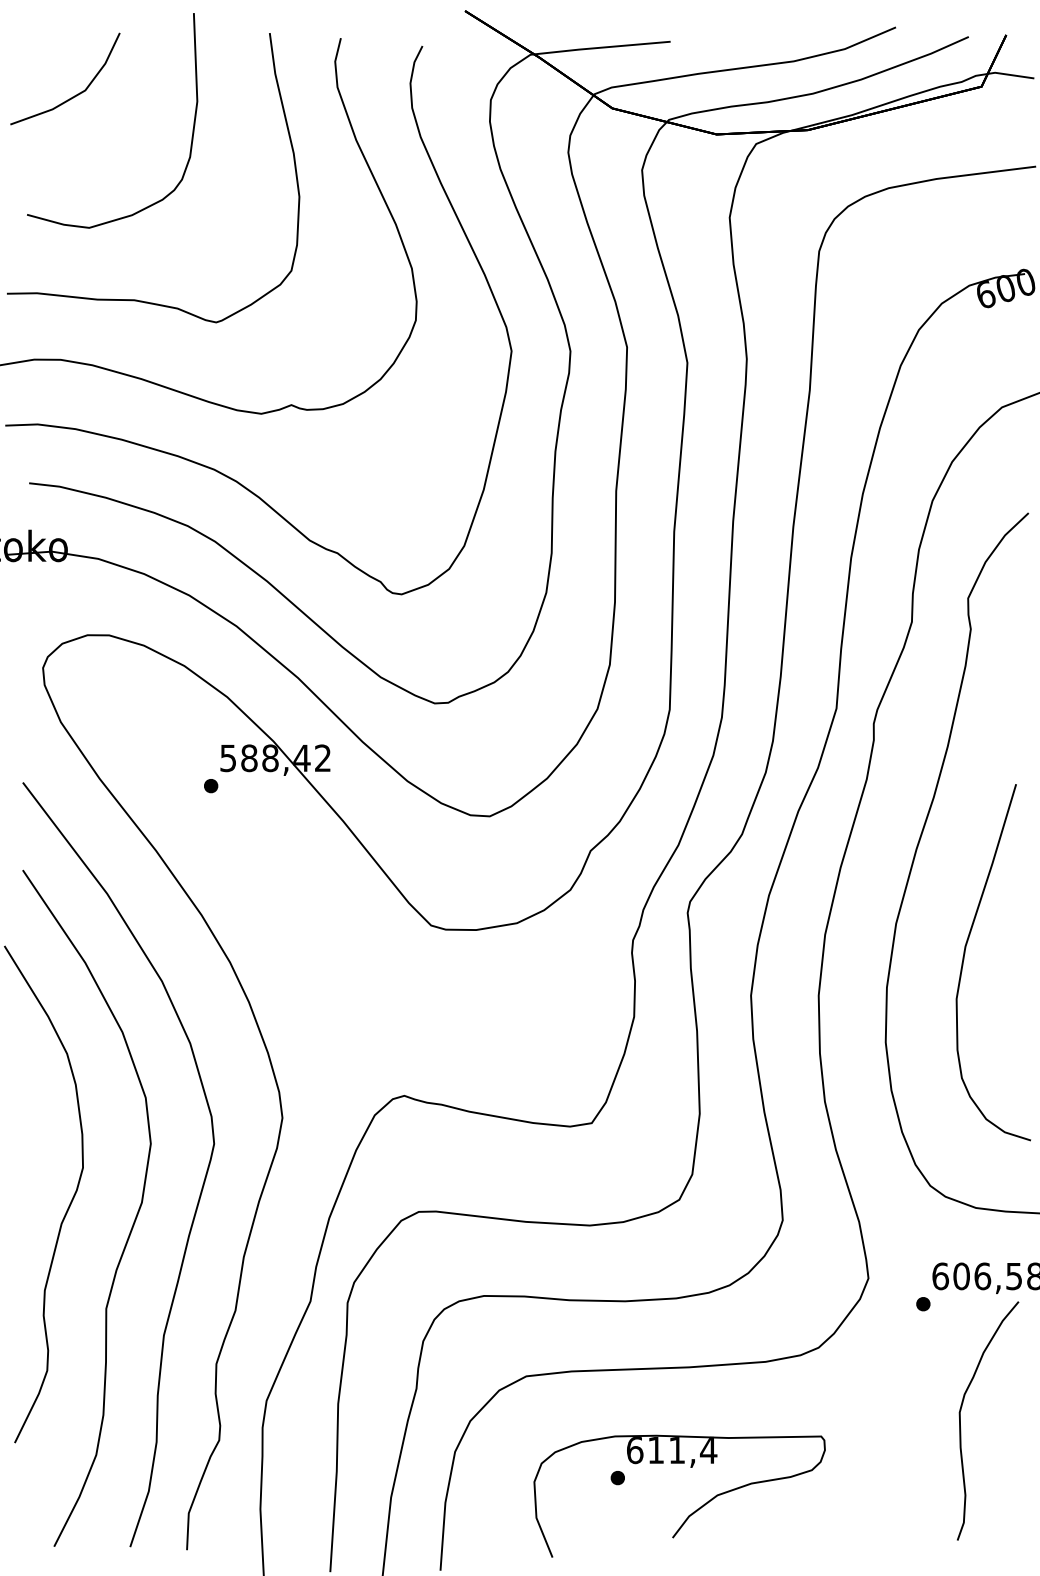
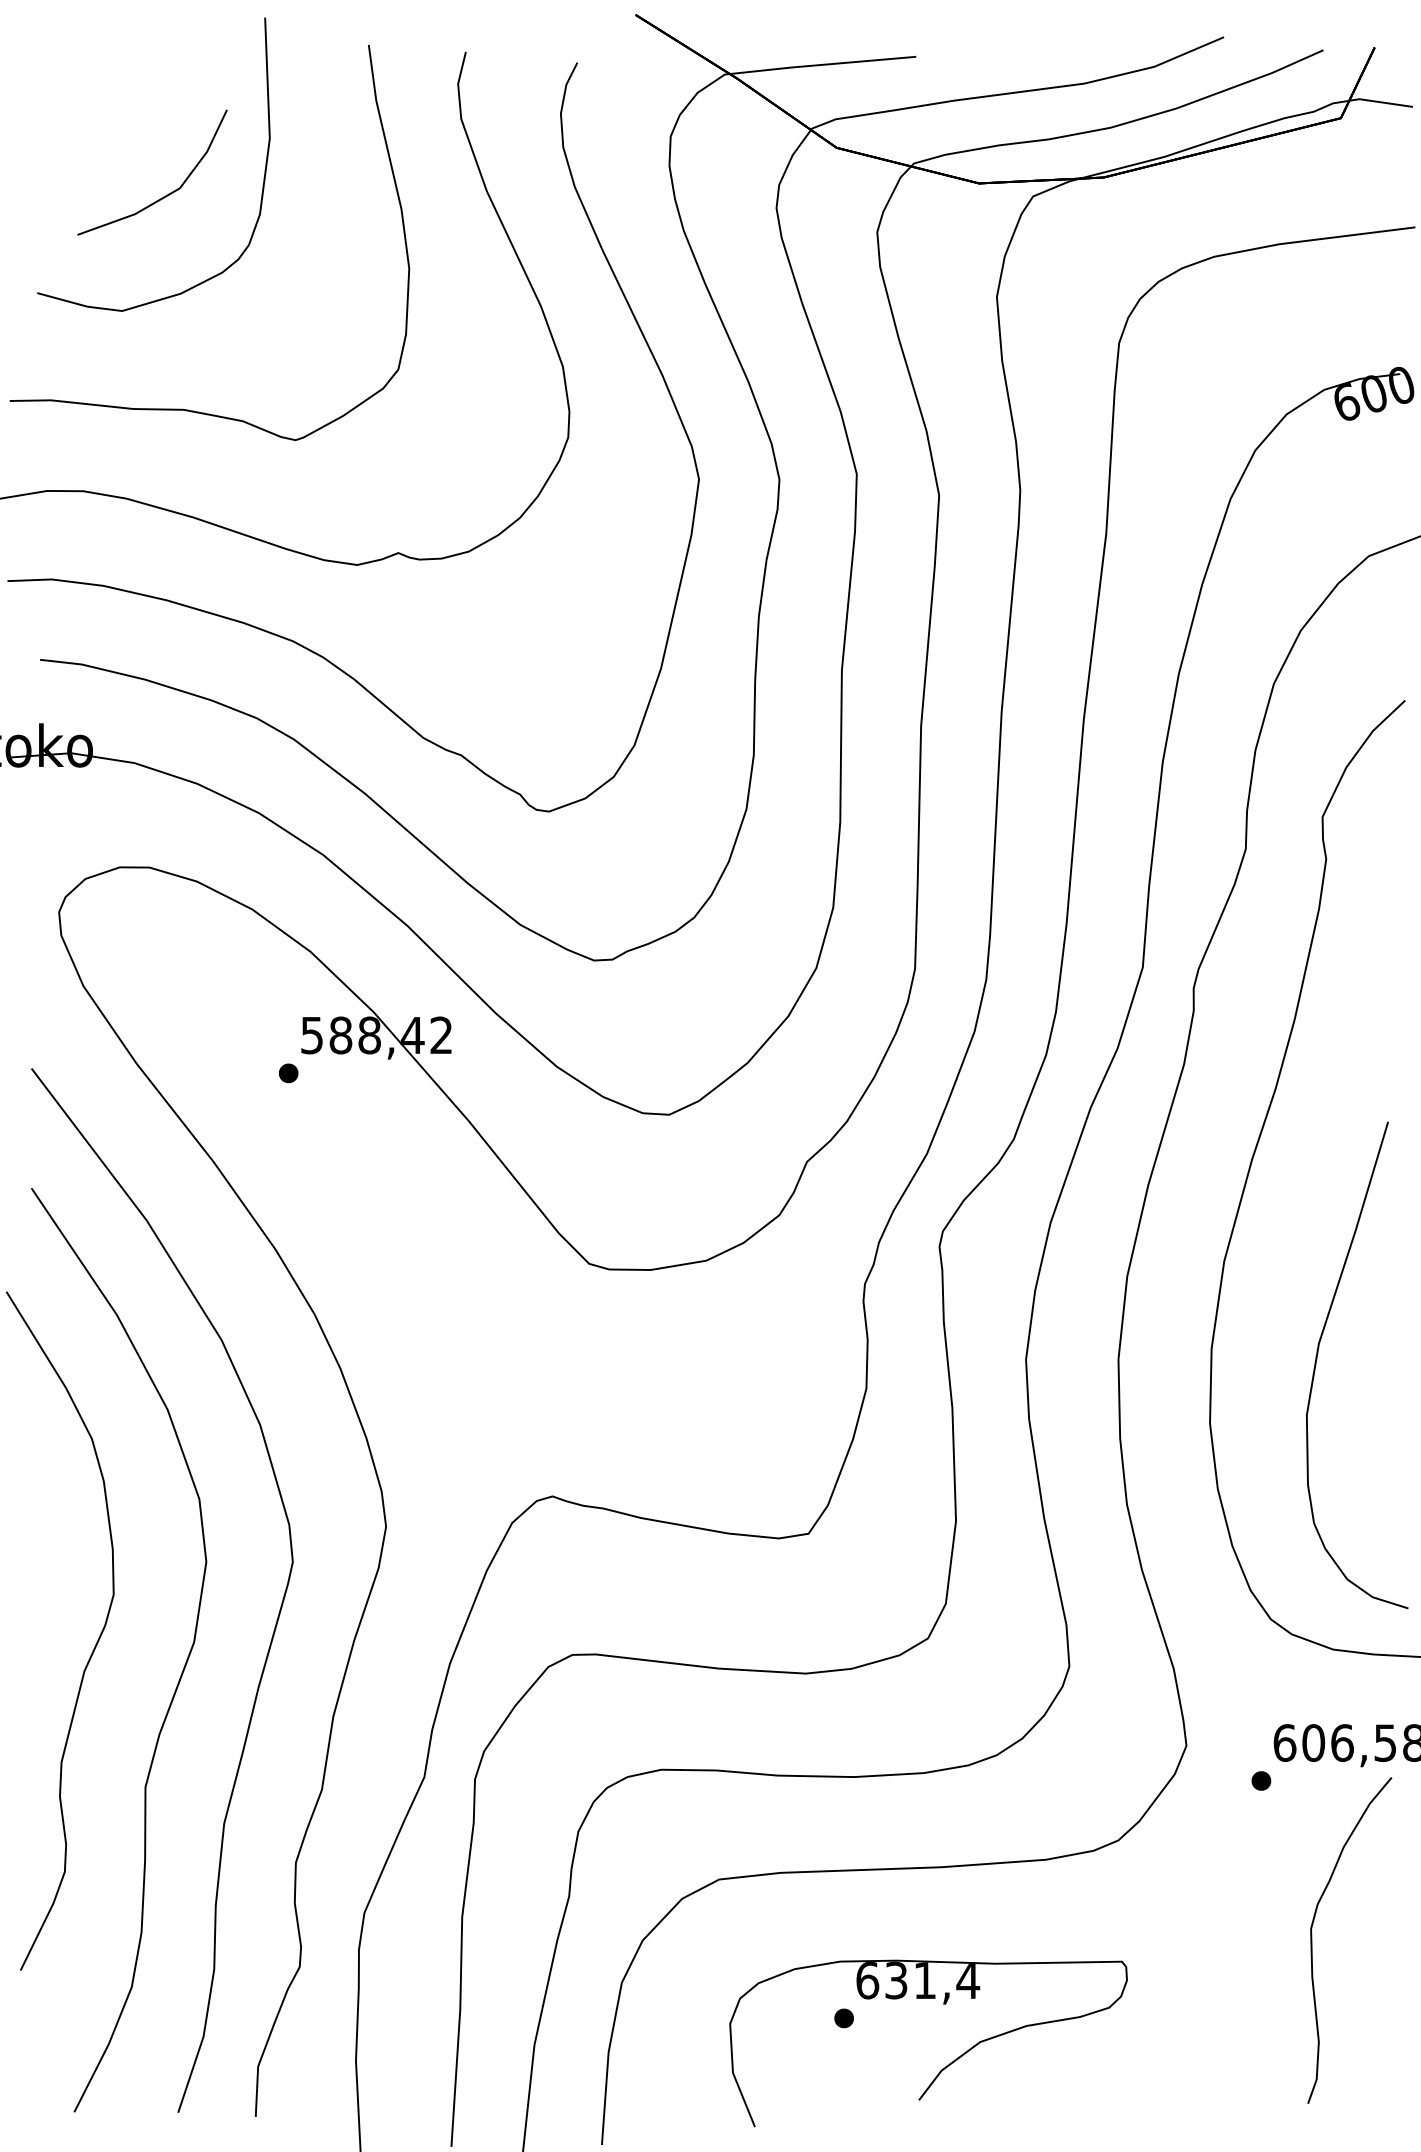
part: (77, 94) -> (168, 193), moved
curve: (964, 958) -> (1317, 1359), moved
text: (656, 1450) -> (896, 1980), 611,4 -> 631,4

